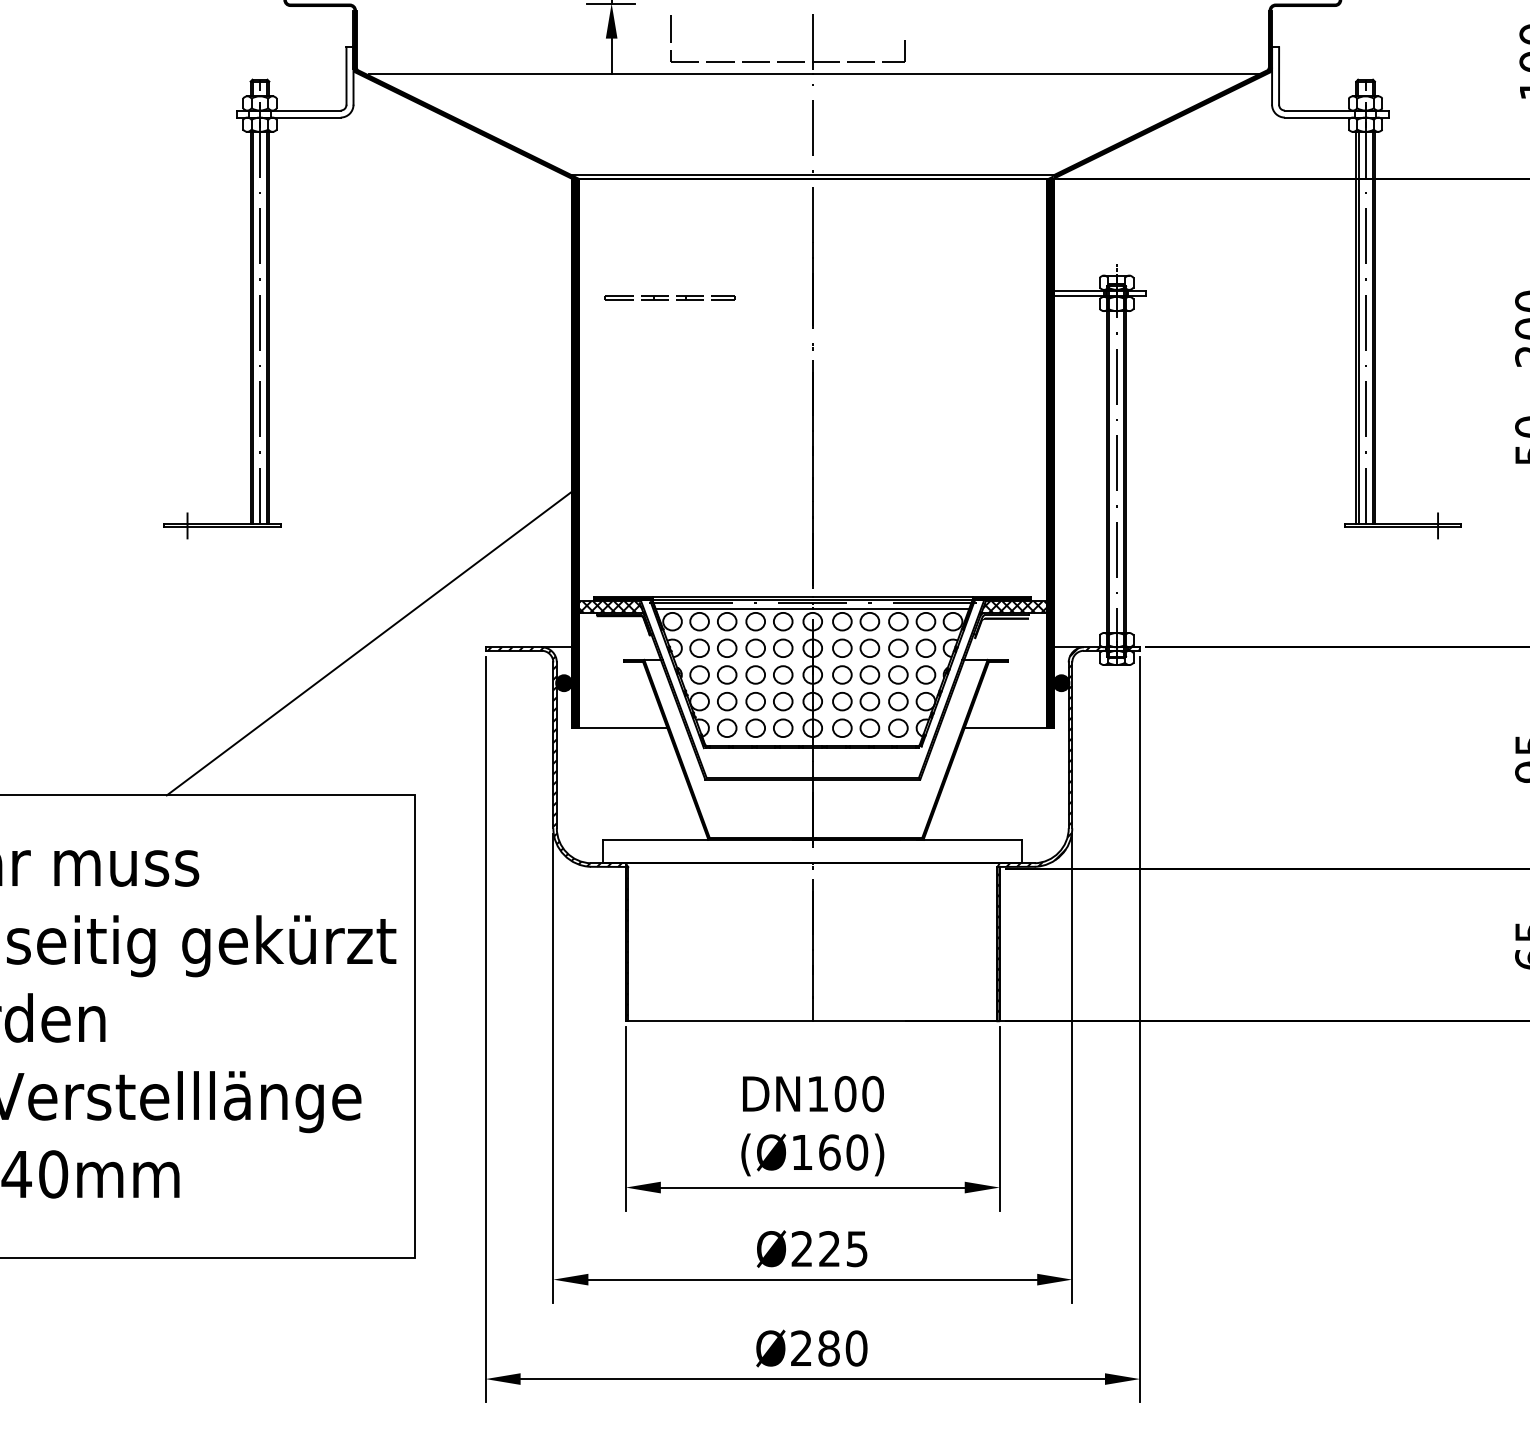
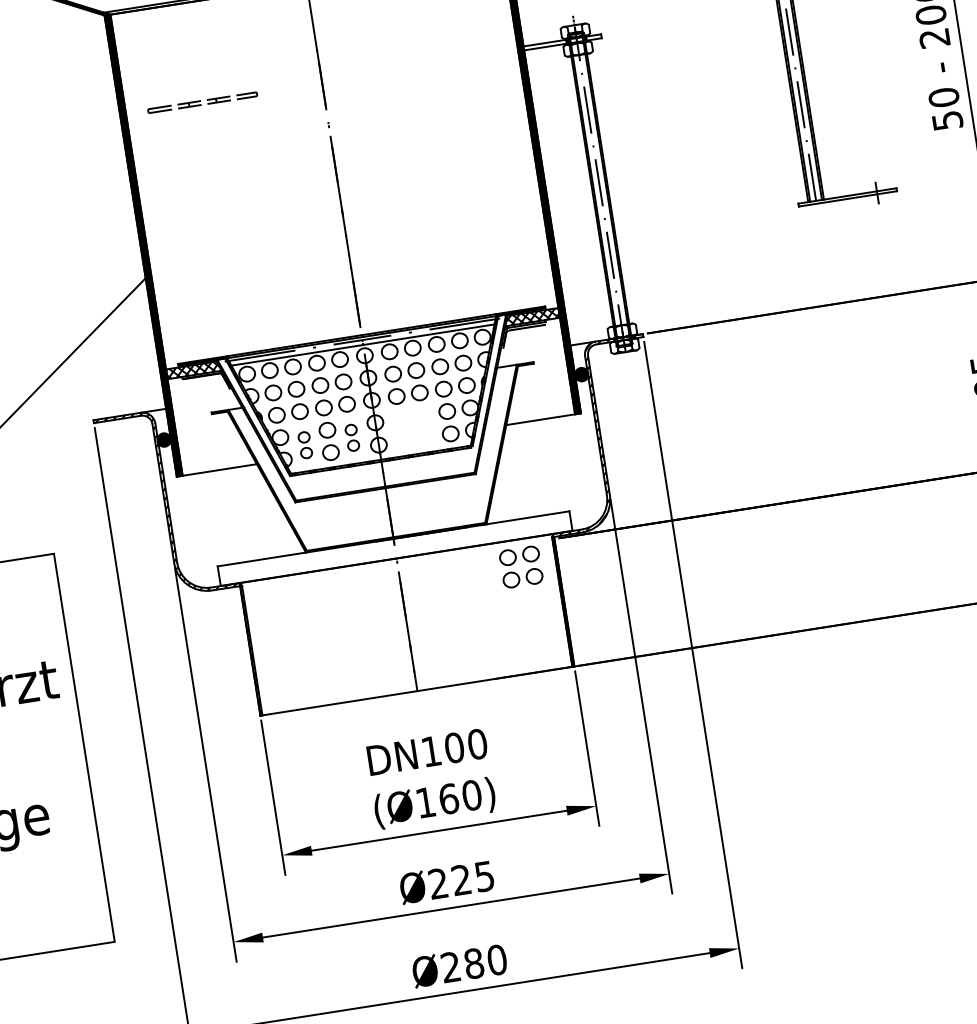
part: (862, 708) -> (525, 560), moved
part: (727, 714) -> (305, 444), size x0.7
part: (783, 714) -> (352, 437), size x0.7

